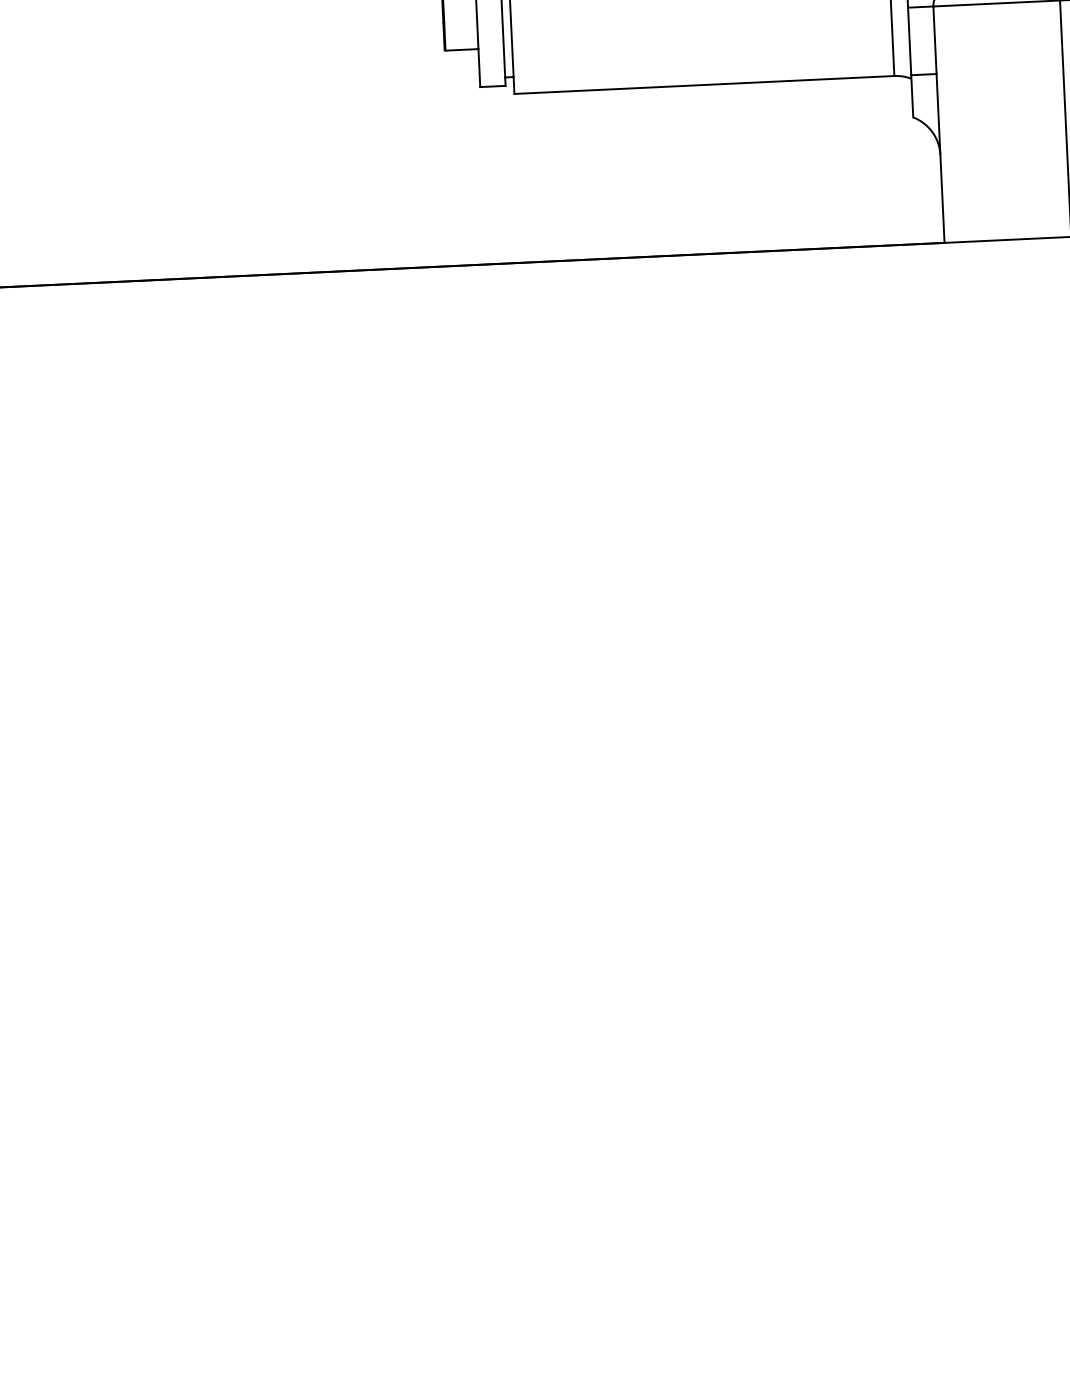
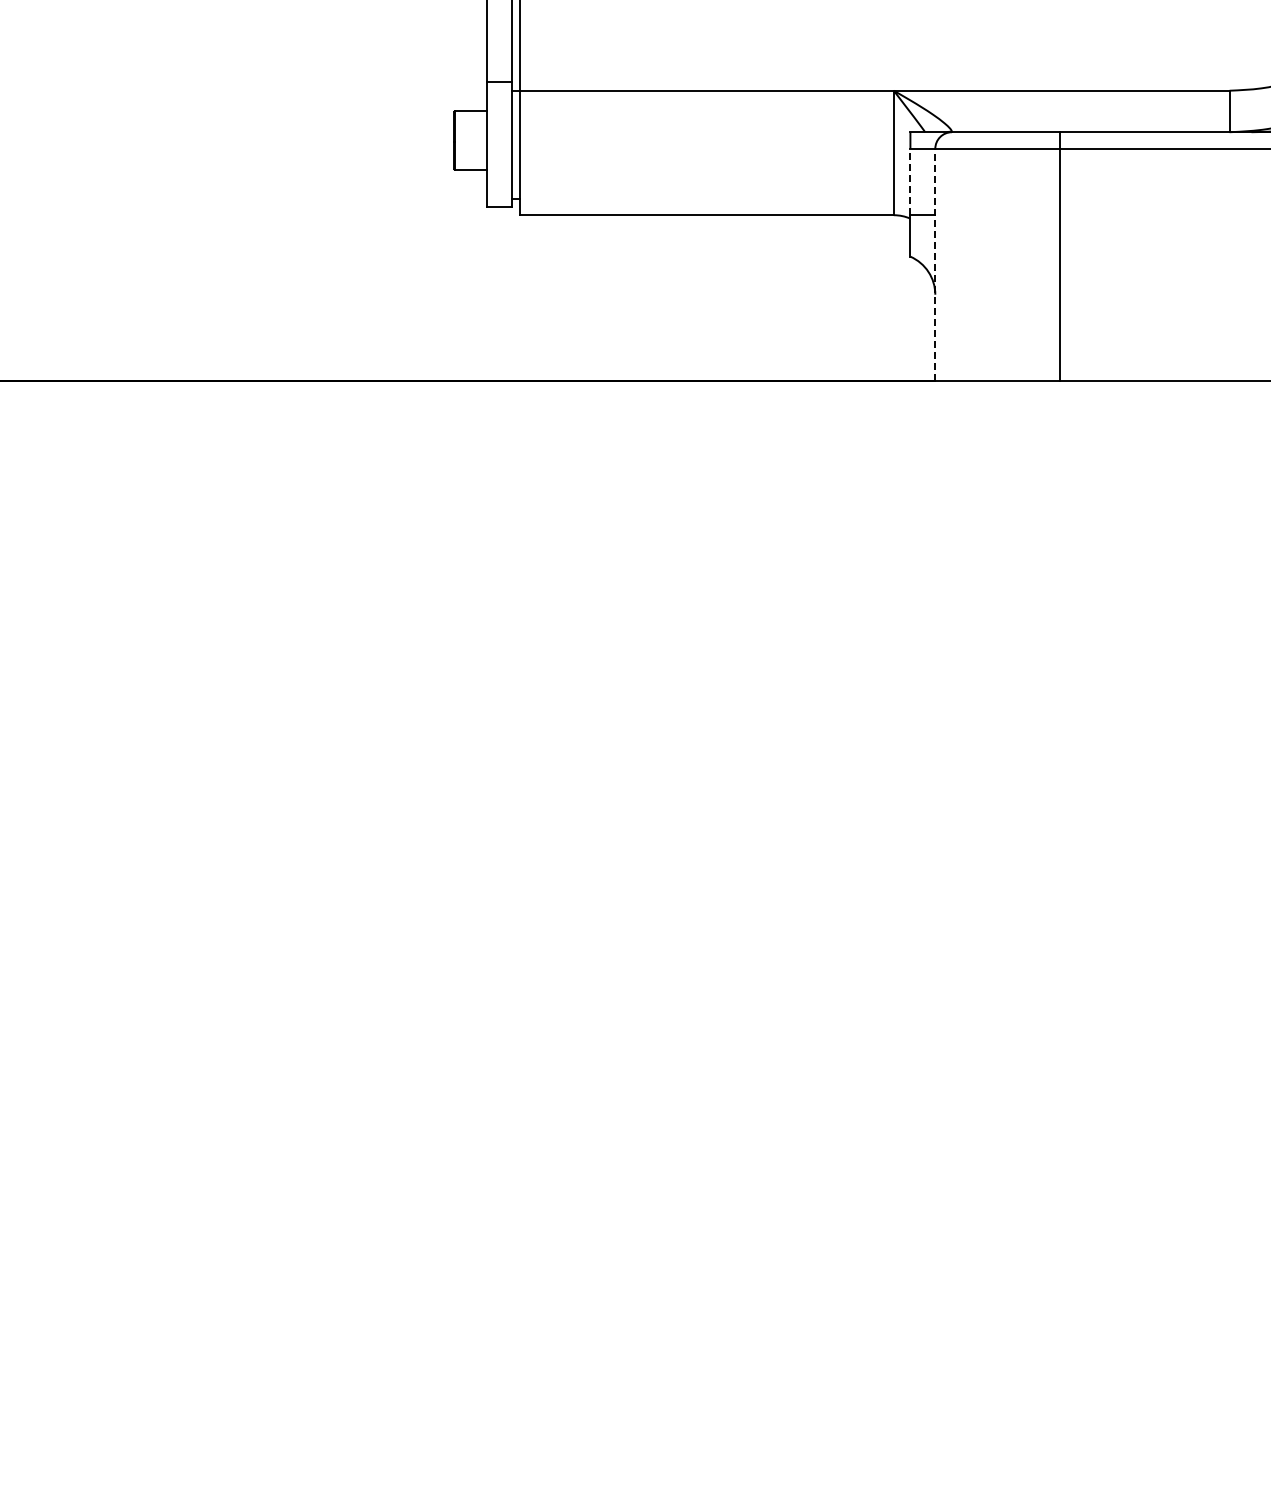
line: (909, 40) -> (910, 181), solid -> dashed
line: (939, 124) -> (935, 264), solid -> dashed

